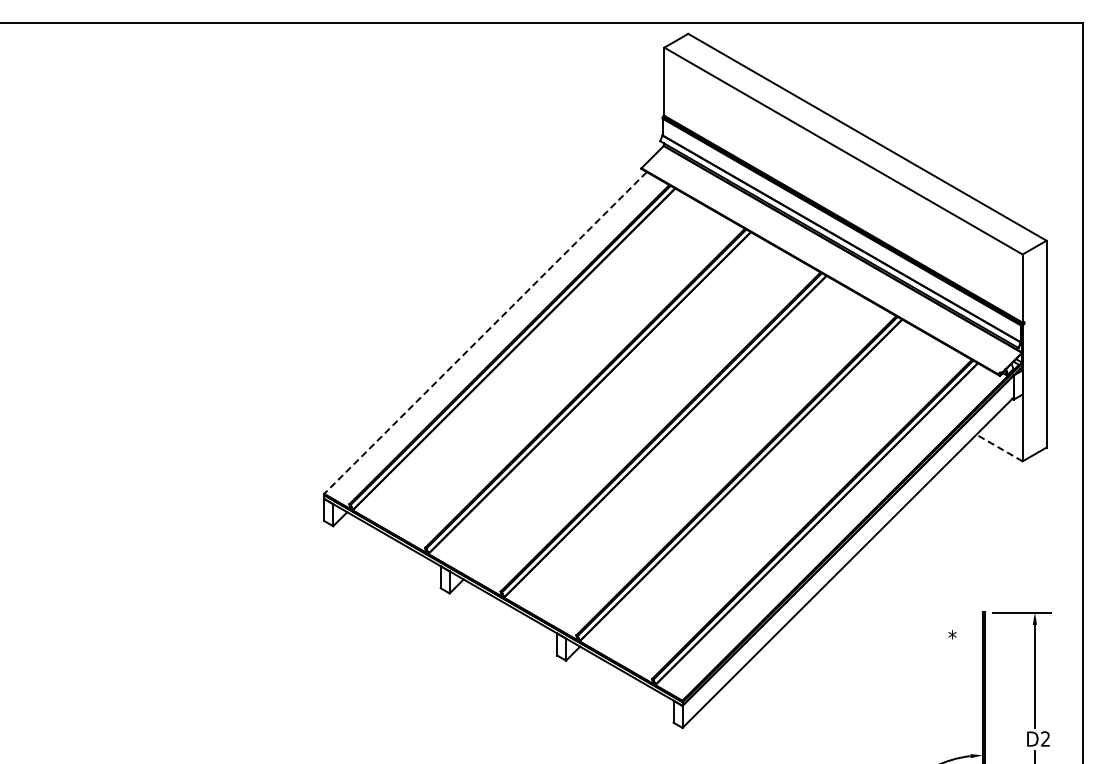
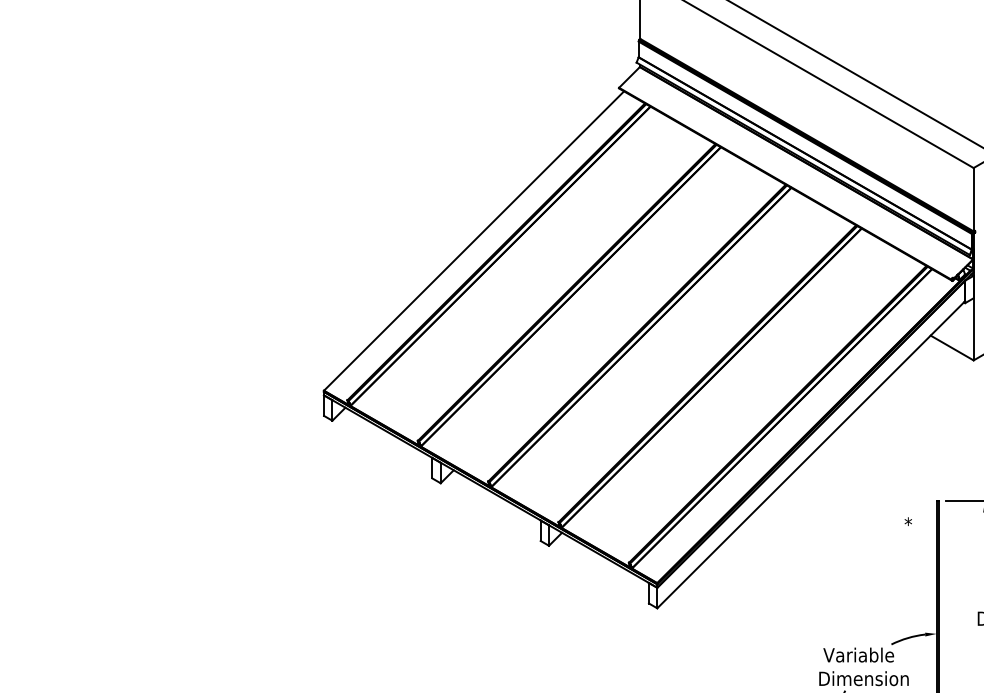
line: (485, 333) -> (474, 241), dashed -> solid
line: (999, 448) -> (952, 348), dashed -> solid

